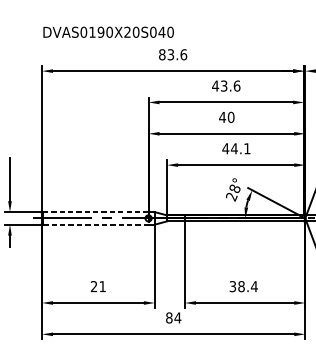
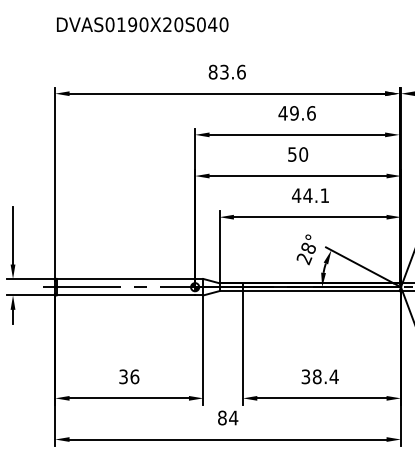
text: (108, 32) -> (142, 24), moved
text: (224, 86) -> (294, 113), 43.6 -> 49.6
text: (221, 117) -> (291, 154), 40 -> 50
line: (95, 211) -> (125, 278), dashed -> solid
line: (96, 224) -> (126, 295), dashed -> solid
text: (98, 286) -> (129, 376), 21 -> 36

